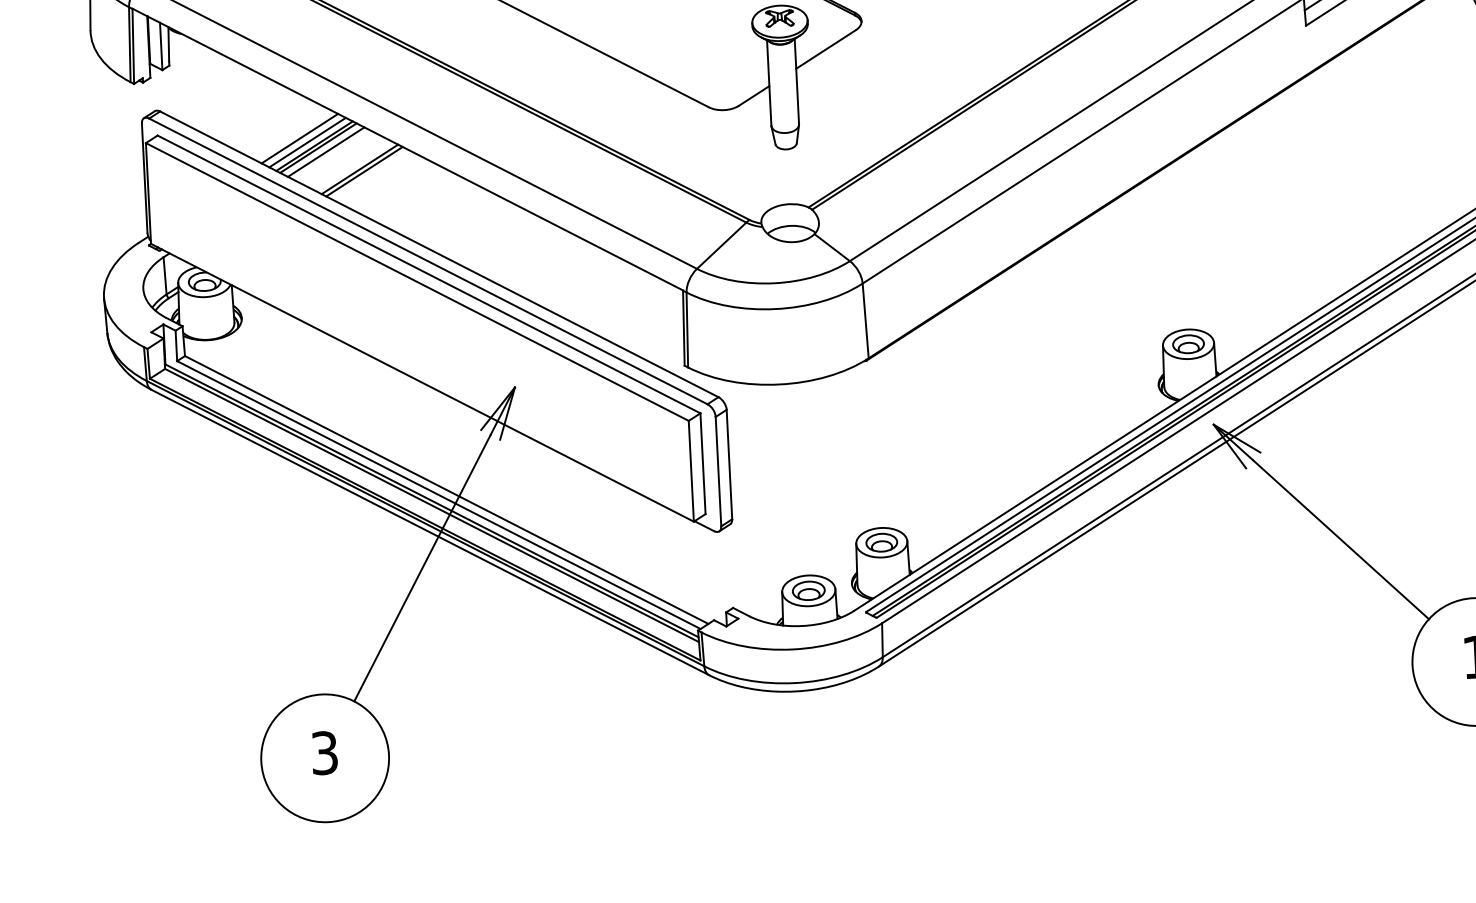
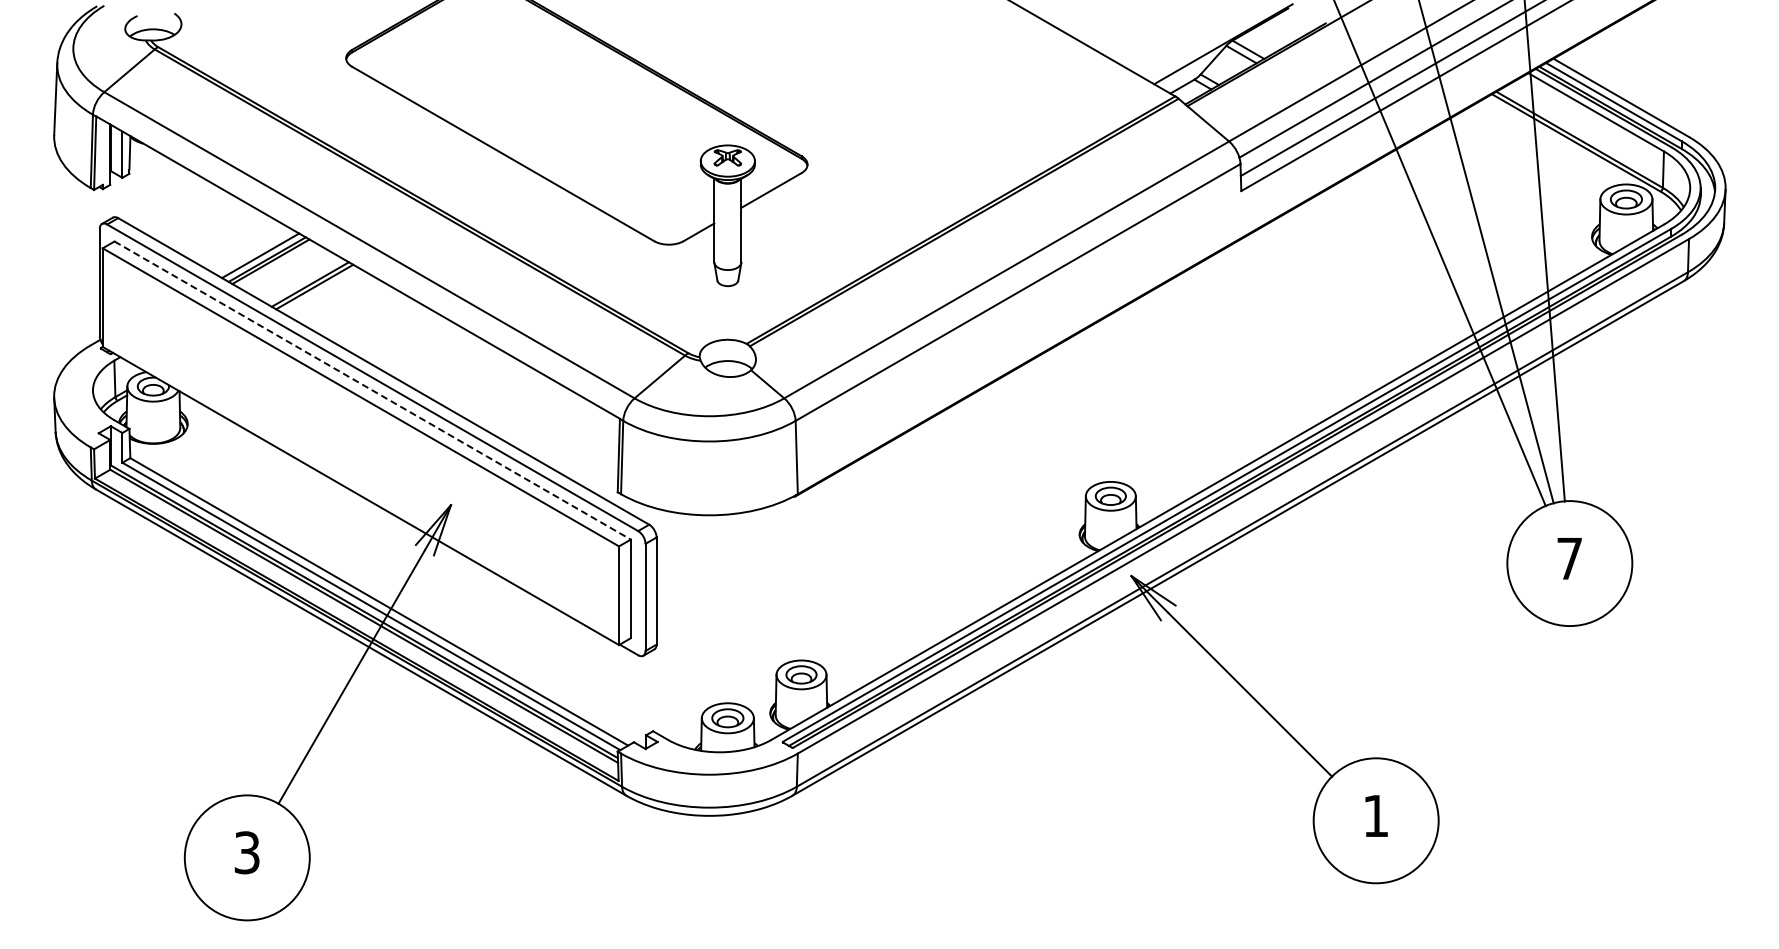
line: (299, 138) -> (252, 251), removed
line: (325, 151) -> (277, 265), removed
line: (429, 274) -> (373, 390), solid -> dashed

